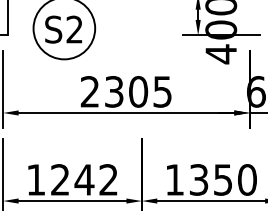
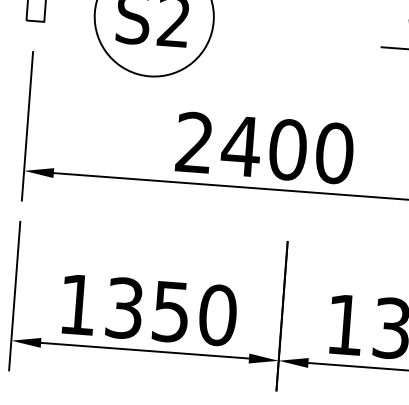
text: (138, 91) -> (288, 149), 2305 -> 2400
text: (84, 179) -> (171, 310), 1242 -> 1350

